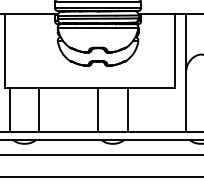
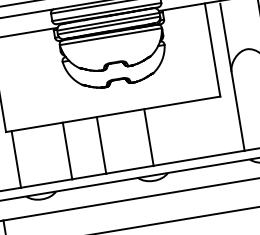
line: (39, 109) -> (67, 150), moved
line: (98, 109) -> (101, 144), moved
line: (127, 109) -> (148, 137), moved

